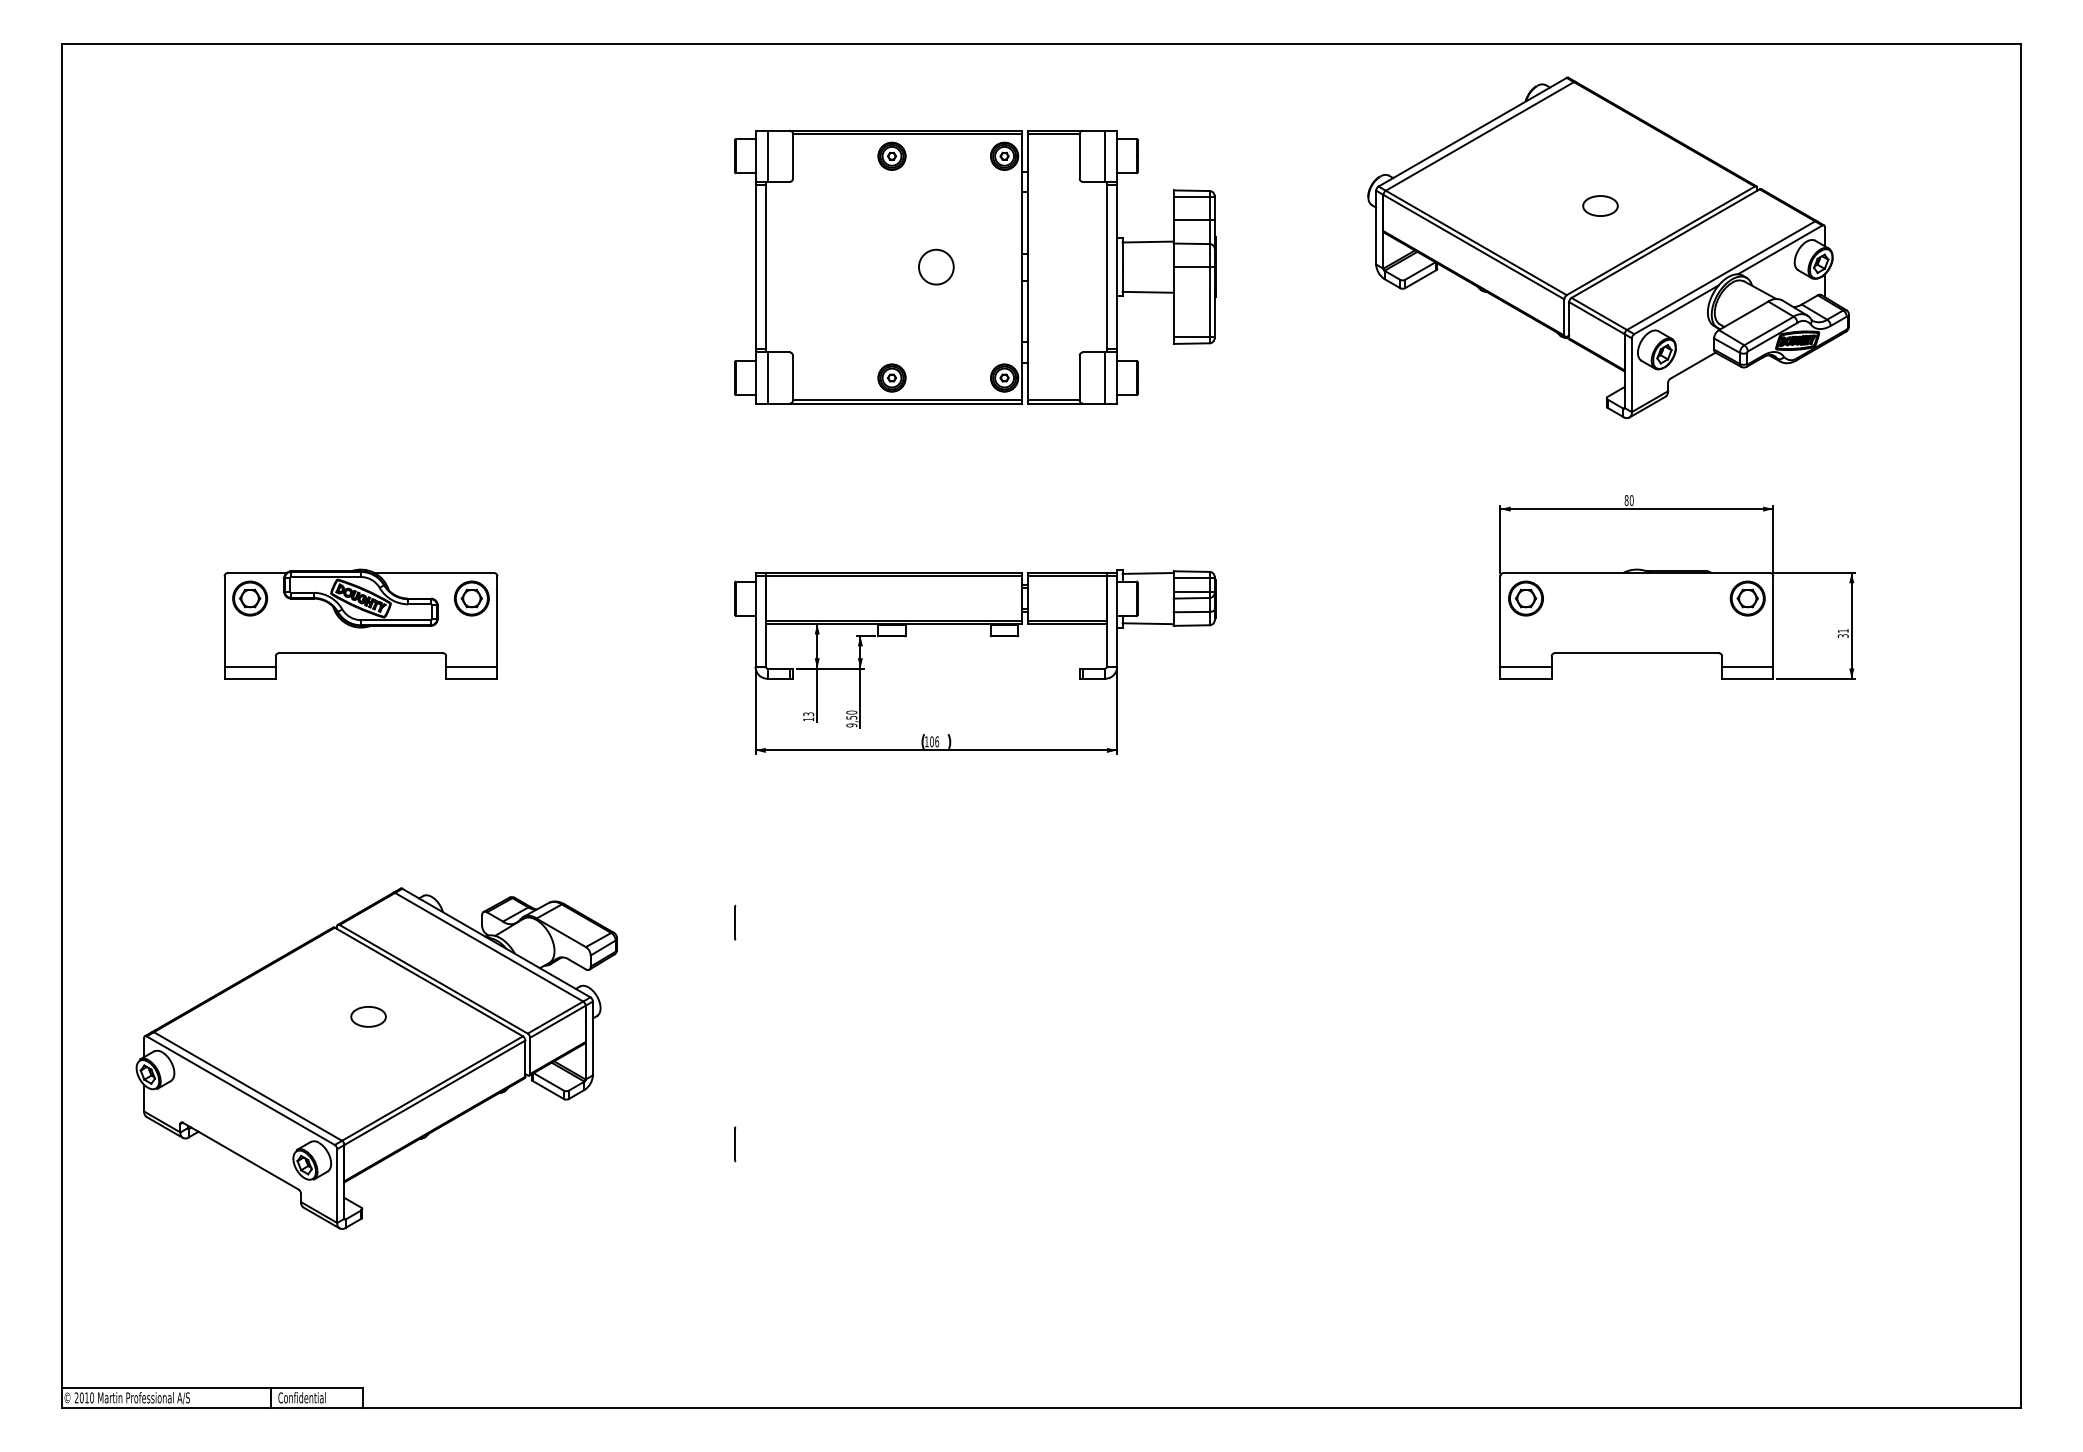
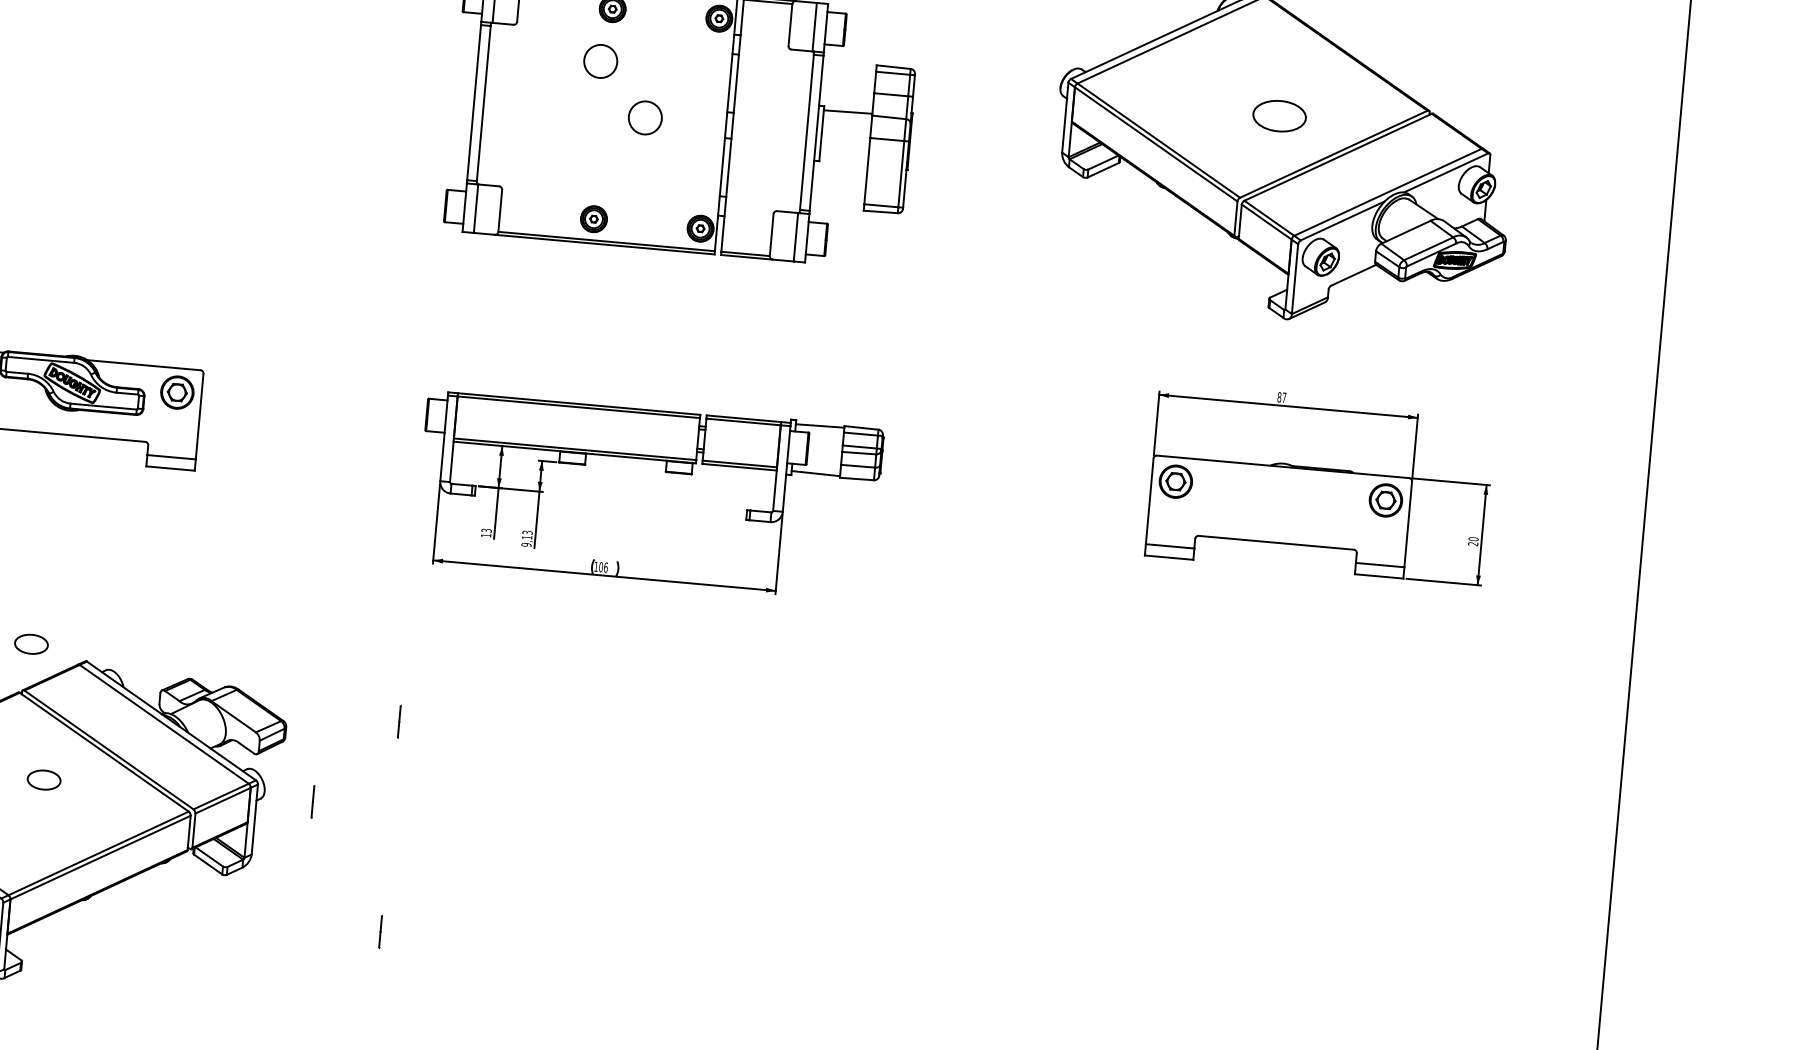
part: (1600, 205) -> (1279, 115), size x1.6
circle: (884, 211) -> (600, 60), added
line: (1147, 291) -> (843, 158), removed
text: (1631, 500) -> (1284, 397), 80 -> 87
text: (1842, 633) -> (1472, 541), 31 -> 20
text: (851, 714) -> (527, 534), 9,50 -> 9,13
part: (342, 875) -> (31, 643), added
line: (652, 1014) -> (313, 801), added

